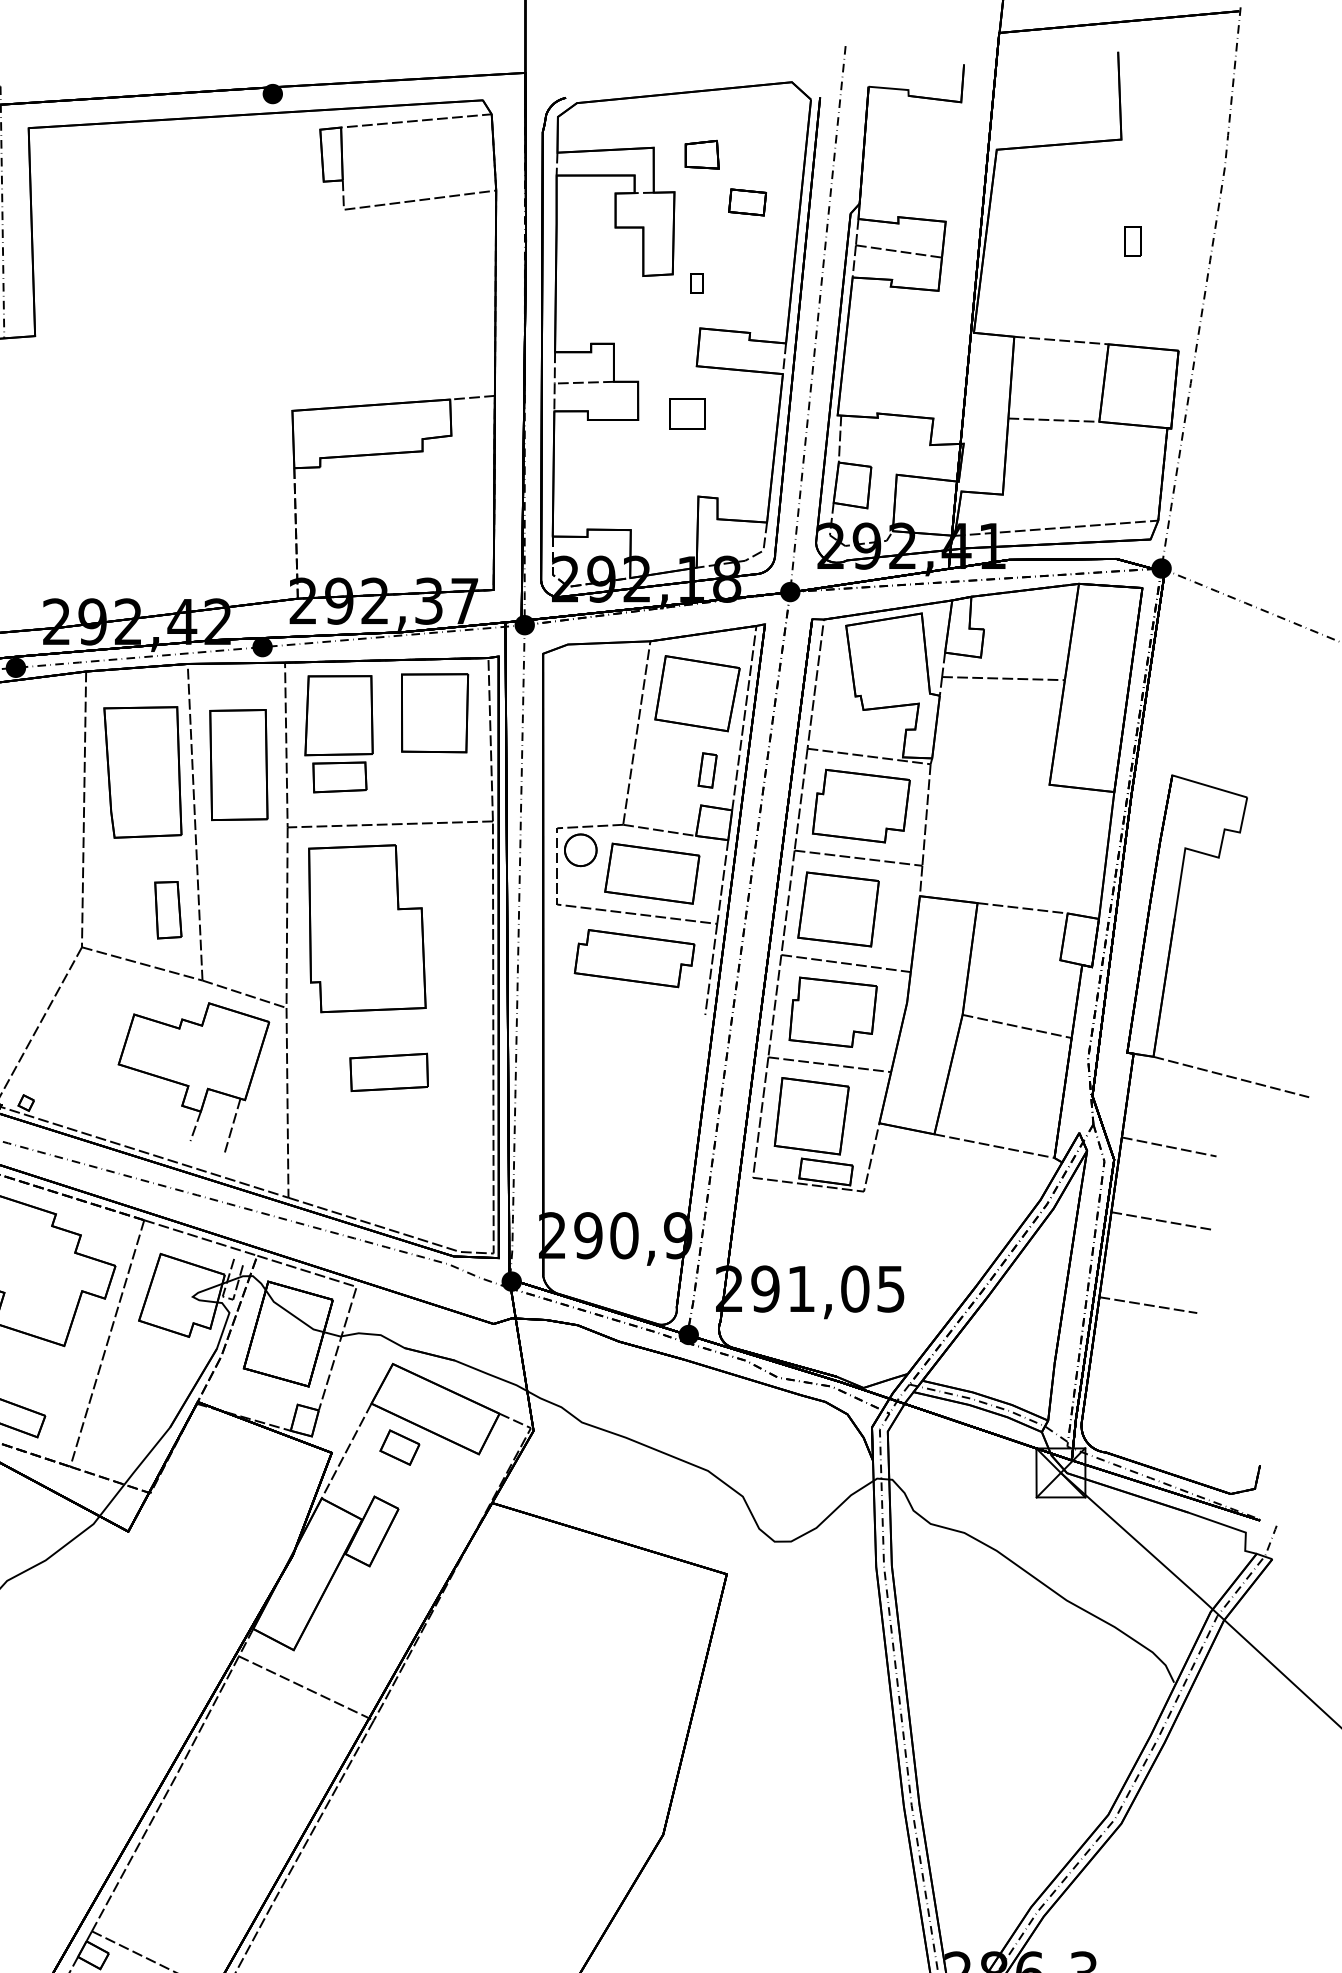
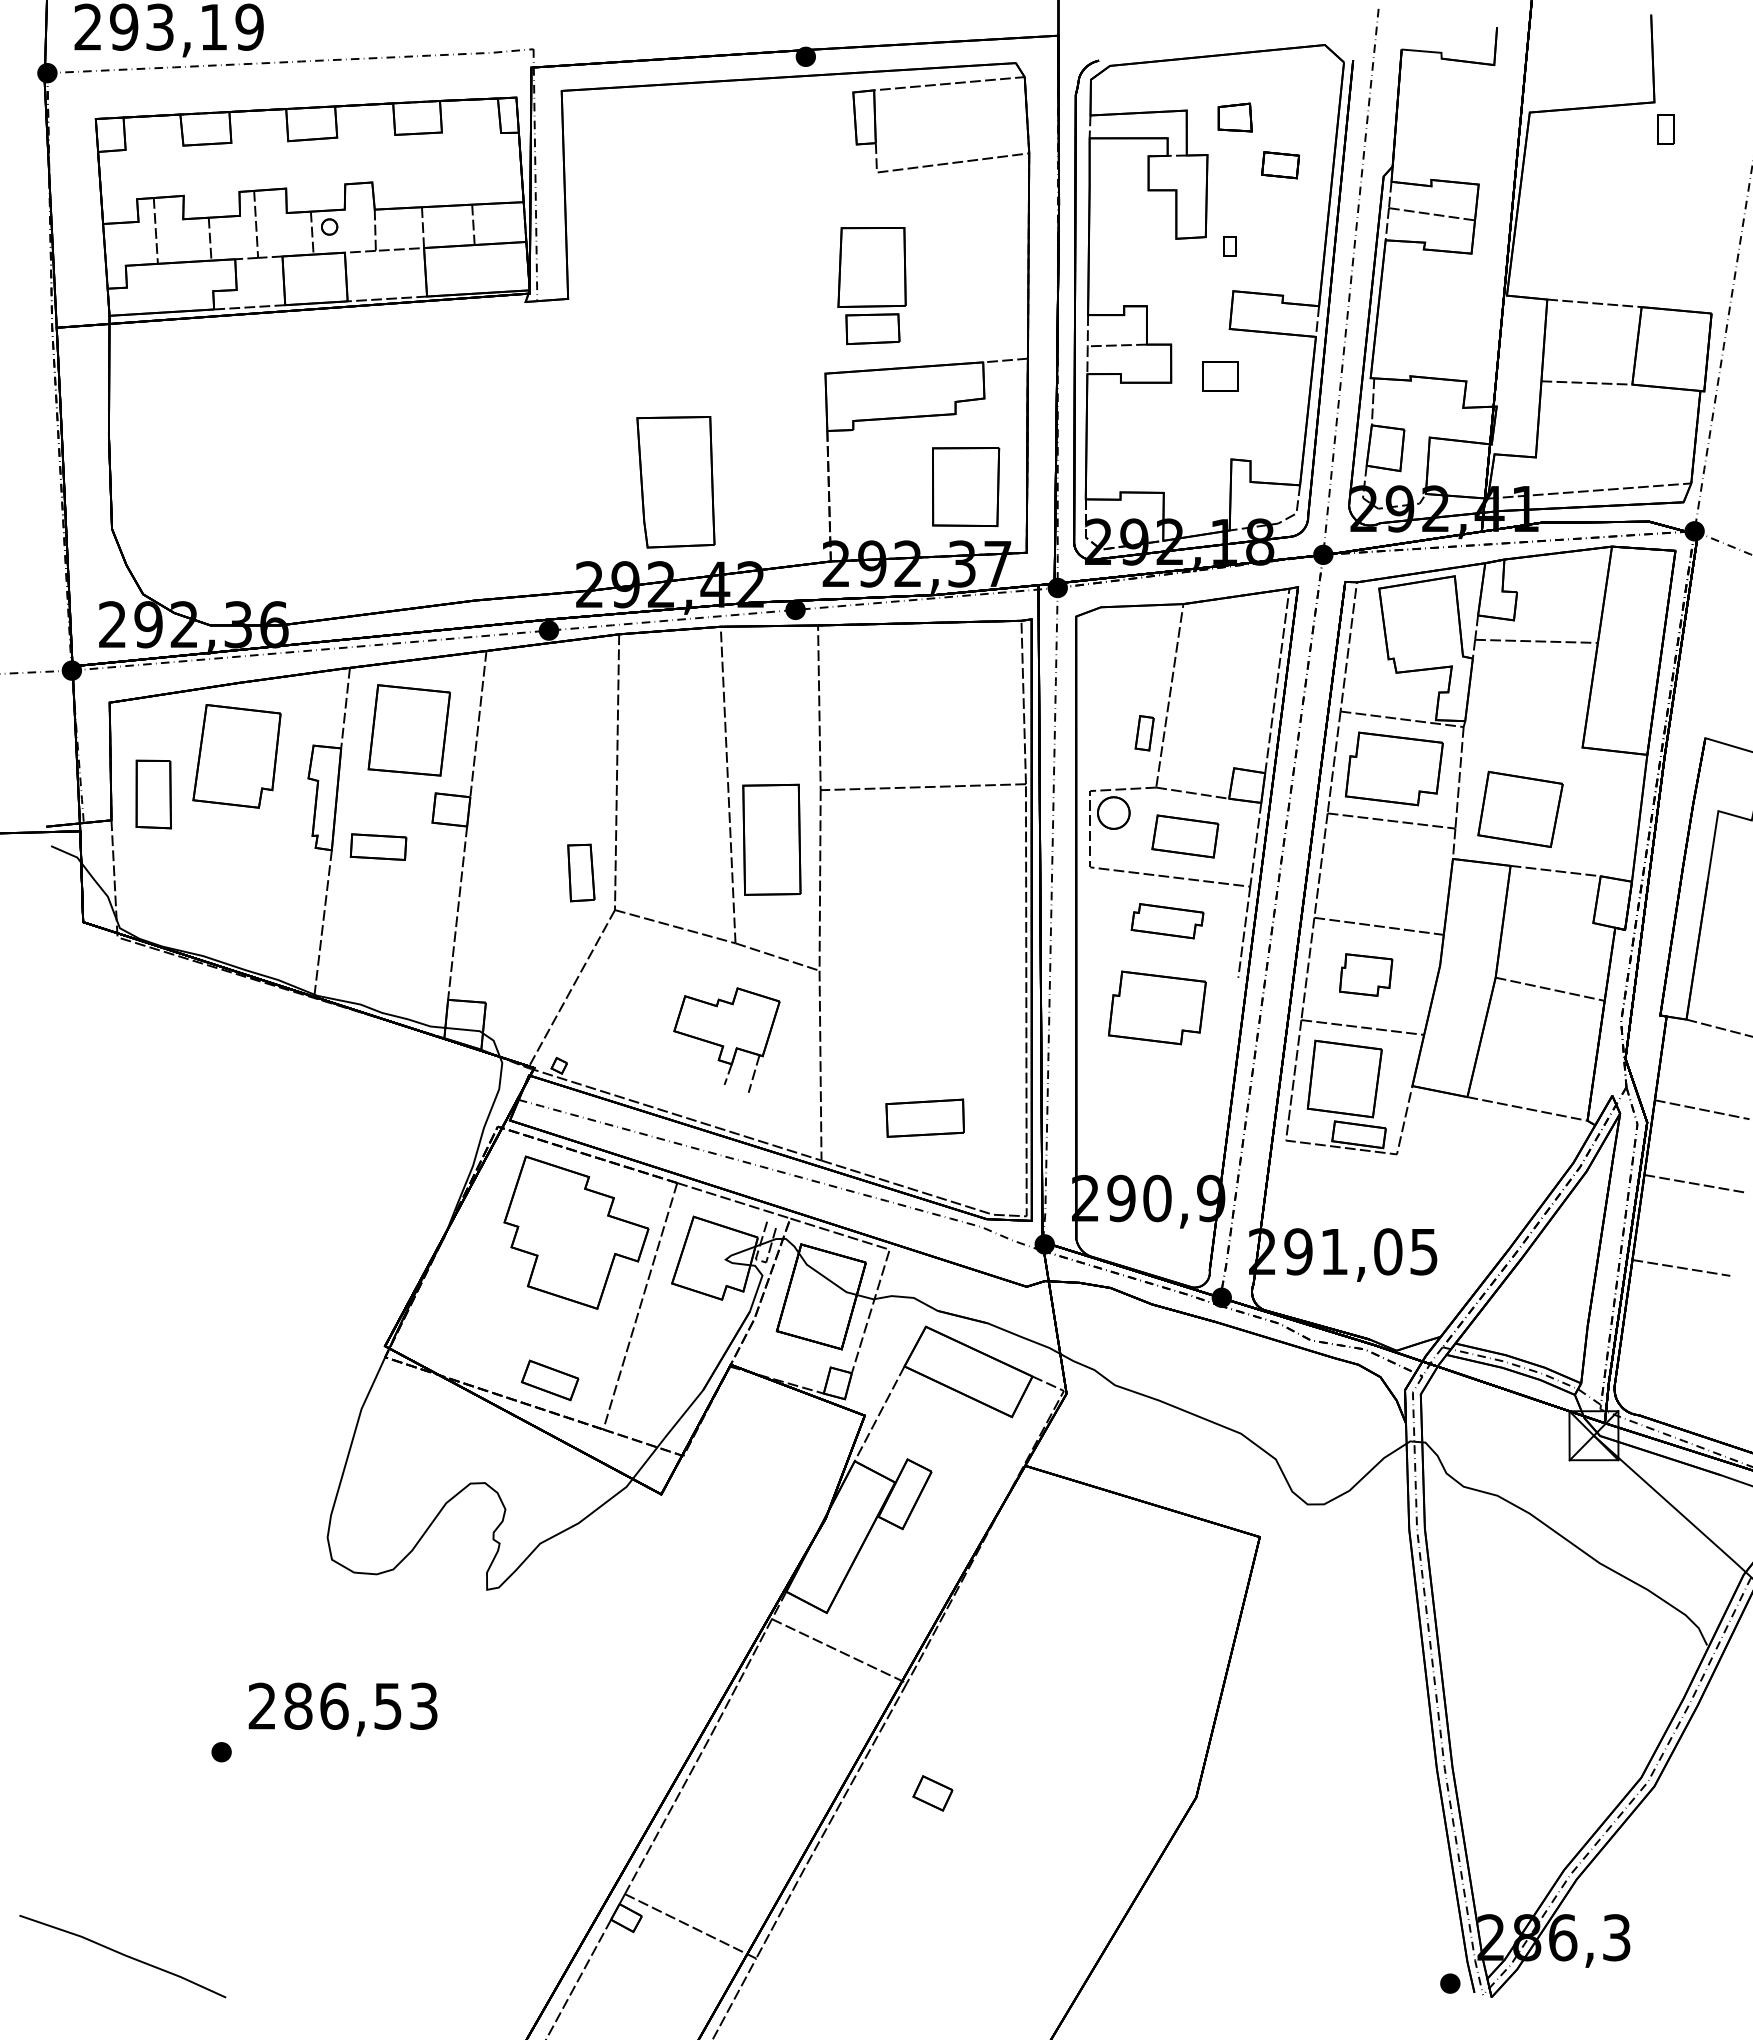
part: (1132, 241) -> (1665, 129), moved
part: (697, 692) -> (1520, 808), moved
part: (435, 713) -> (966, 487), moved
part: (338, 734) -> (871, 286), moved
part: (238, 764) -> (771, 839), moved
part: (707, 770) -> (1144, 733), moved
part: (142, 772) -> (675, 482), moved
part: (652, 873) -> (1185, 836), size x0.7
part: (168, 909) -> (581, 872), moved
part: (838, 909) -> (1371, 872), removed
part: (367, 928) -> (900, 891), removed
part: (634, 957) -> (1167, 920), size x0.6
part: (832, 1011) -> (1365, 974), size x0.6
part: (624, 1044) -> (1157, 1007), added
part: (388, 1071) -> (924, 1117), moved
part: (193, 1077) -> (726, 1040), size x0.7
part: (399, 1447) -> (932, 1793), moved

